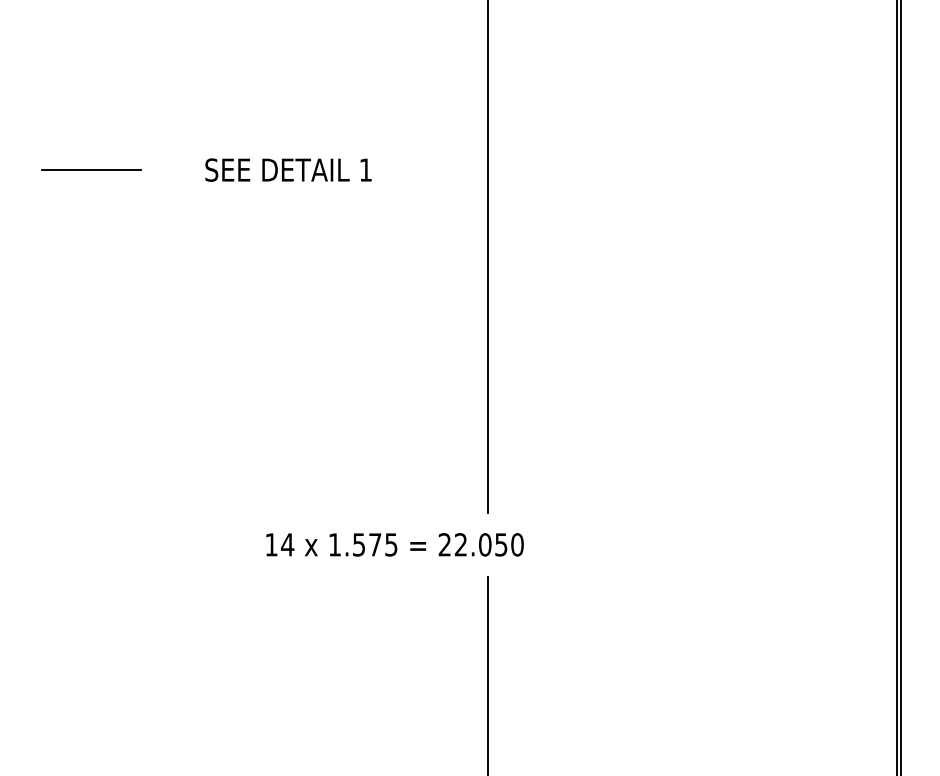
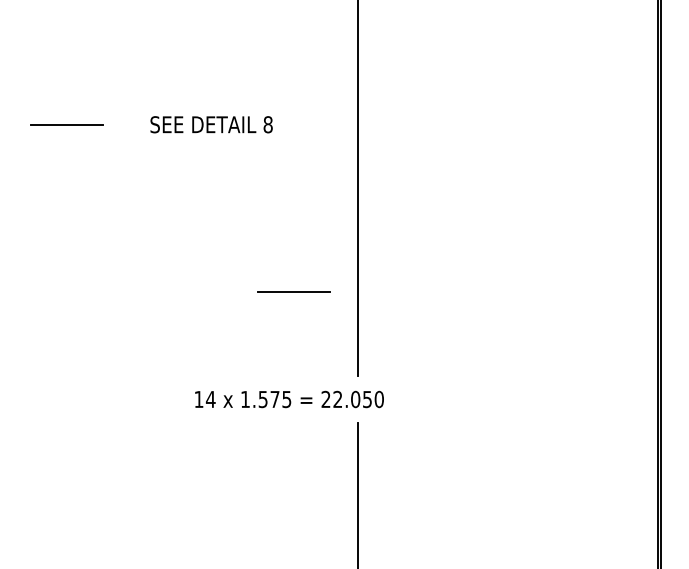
text: (364, 169) -> (267, 124), 1 -> 8
line: (400, 397) -> (293, 291), added

